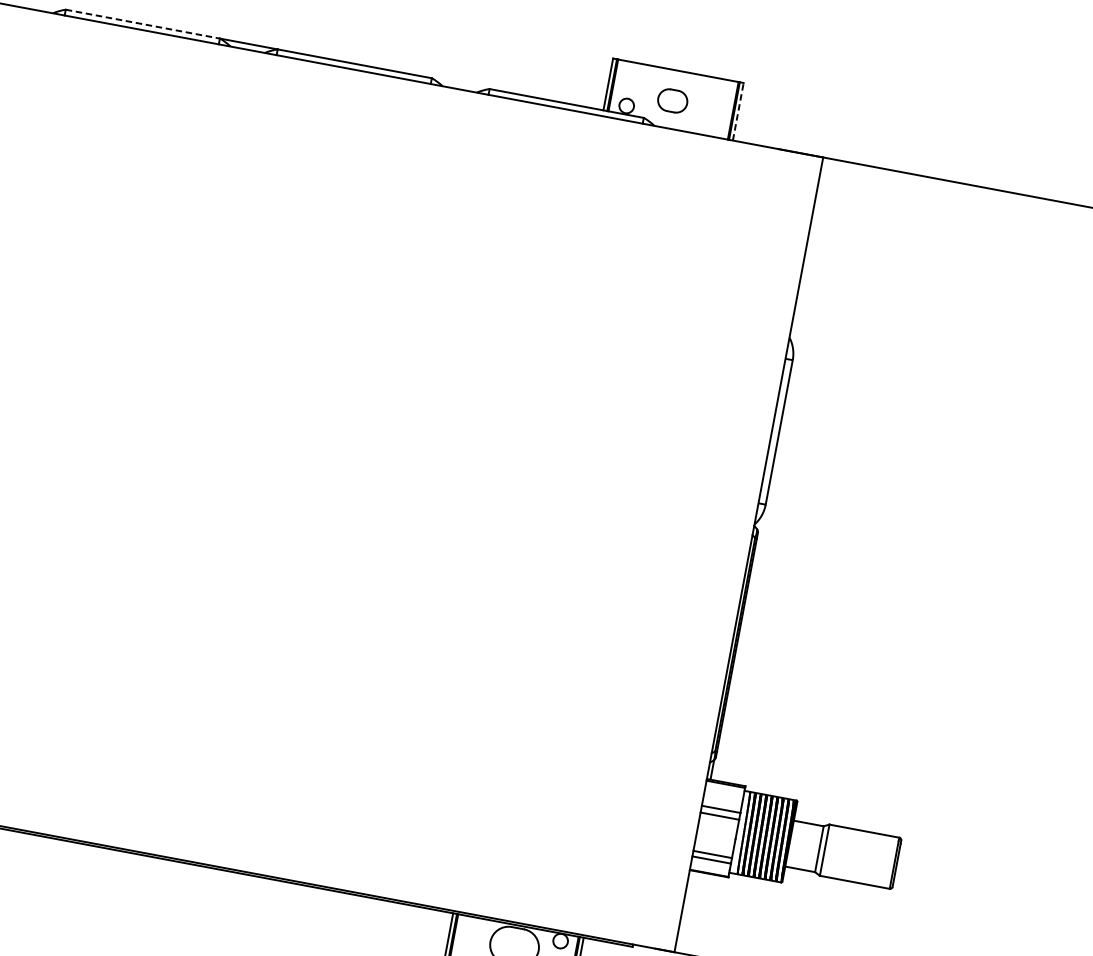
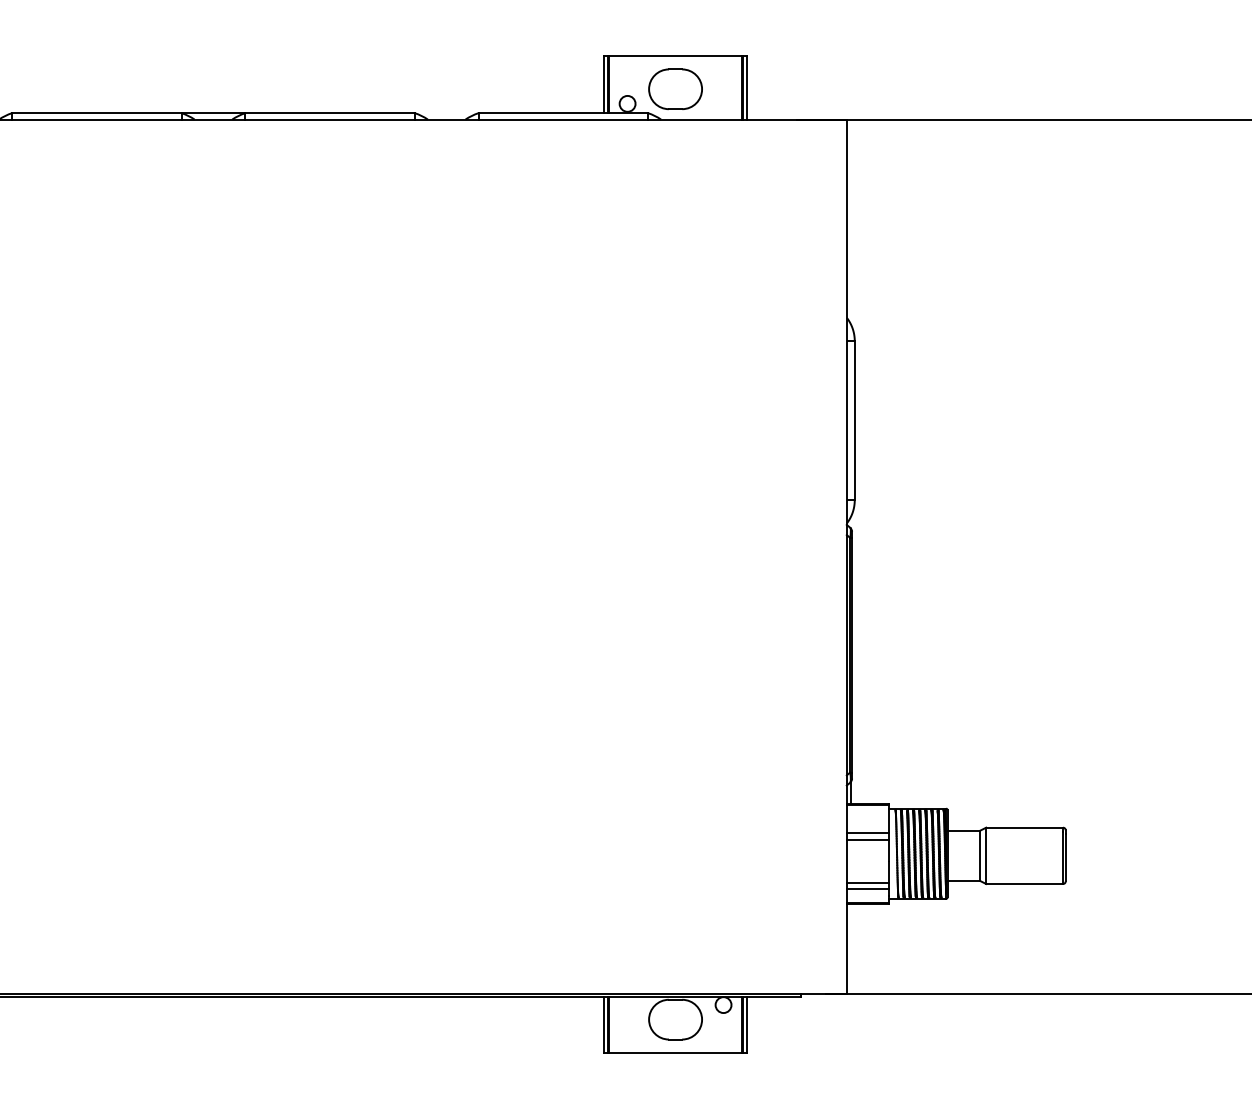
line: (142, 24) -> (96, 113), dashed -> solid
part: (672, 101) -> (675, 89), size x1.67
line: (738, 111) -> (747, 87), dashed -> solid

